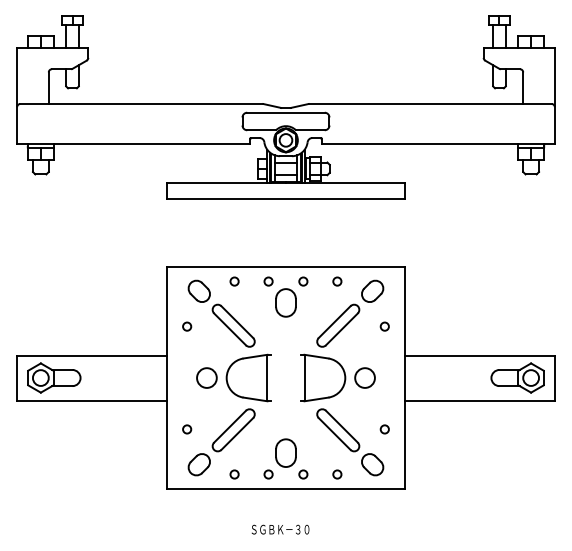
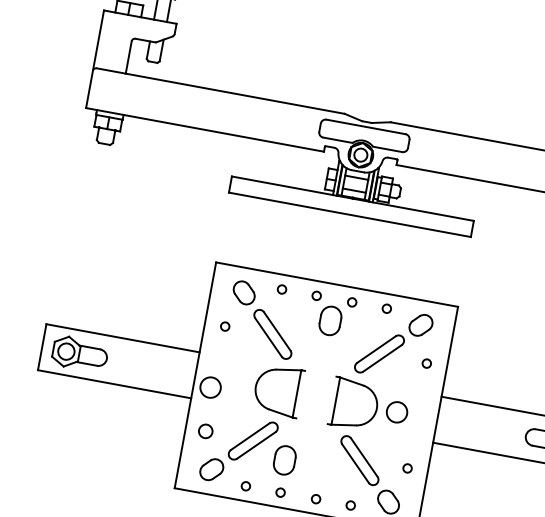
circle: (206, 377) -> (210, 386), moved
circle: (187, 429) -> (206, 431), size x1.6
part: (285, 452) -> (284, 459), moved

